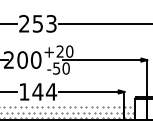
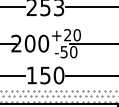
text: (44, 91) -> (52, 75), 144 -> 150

